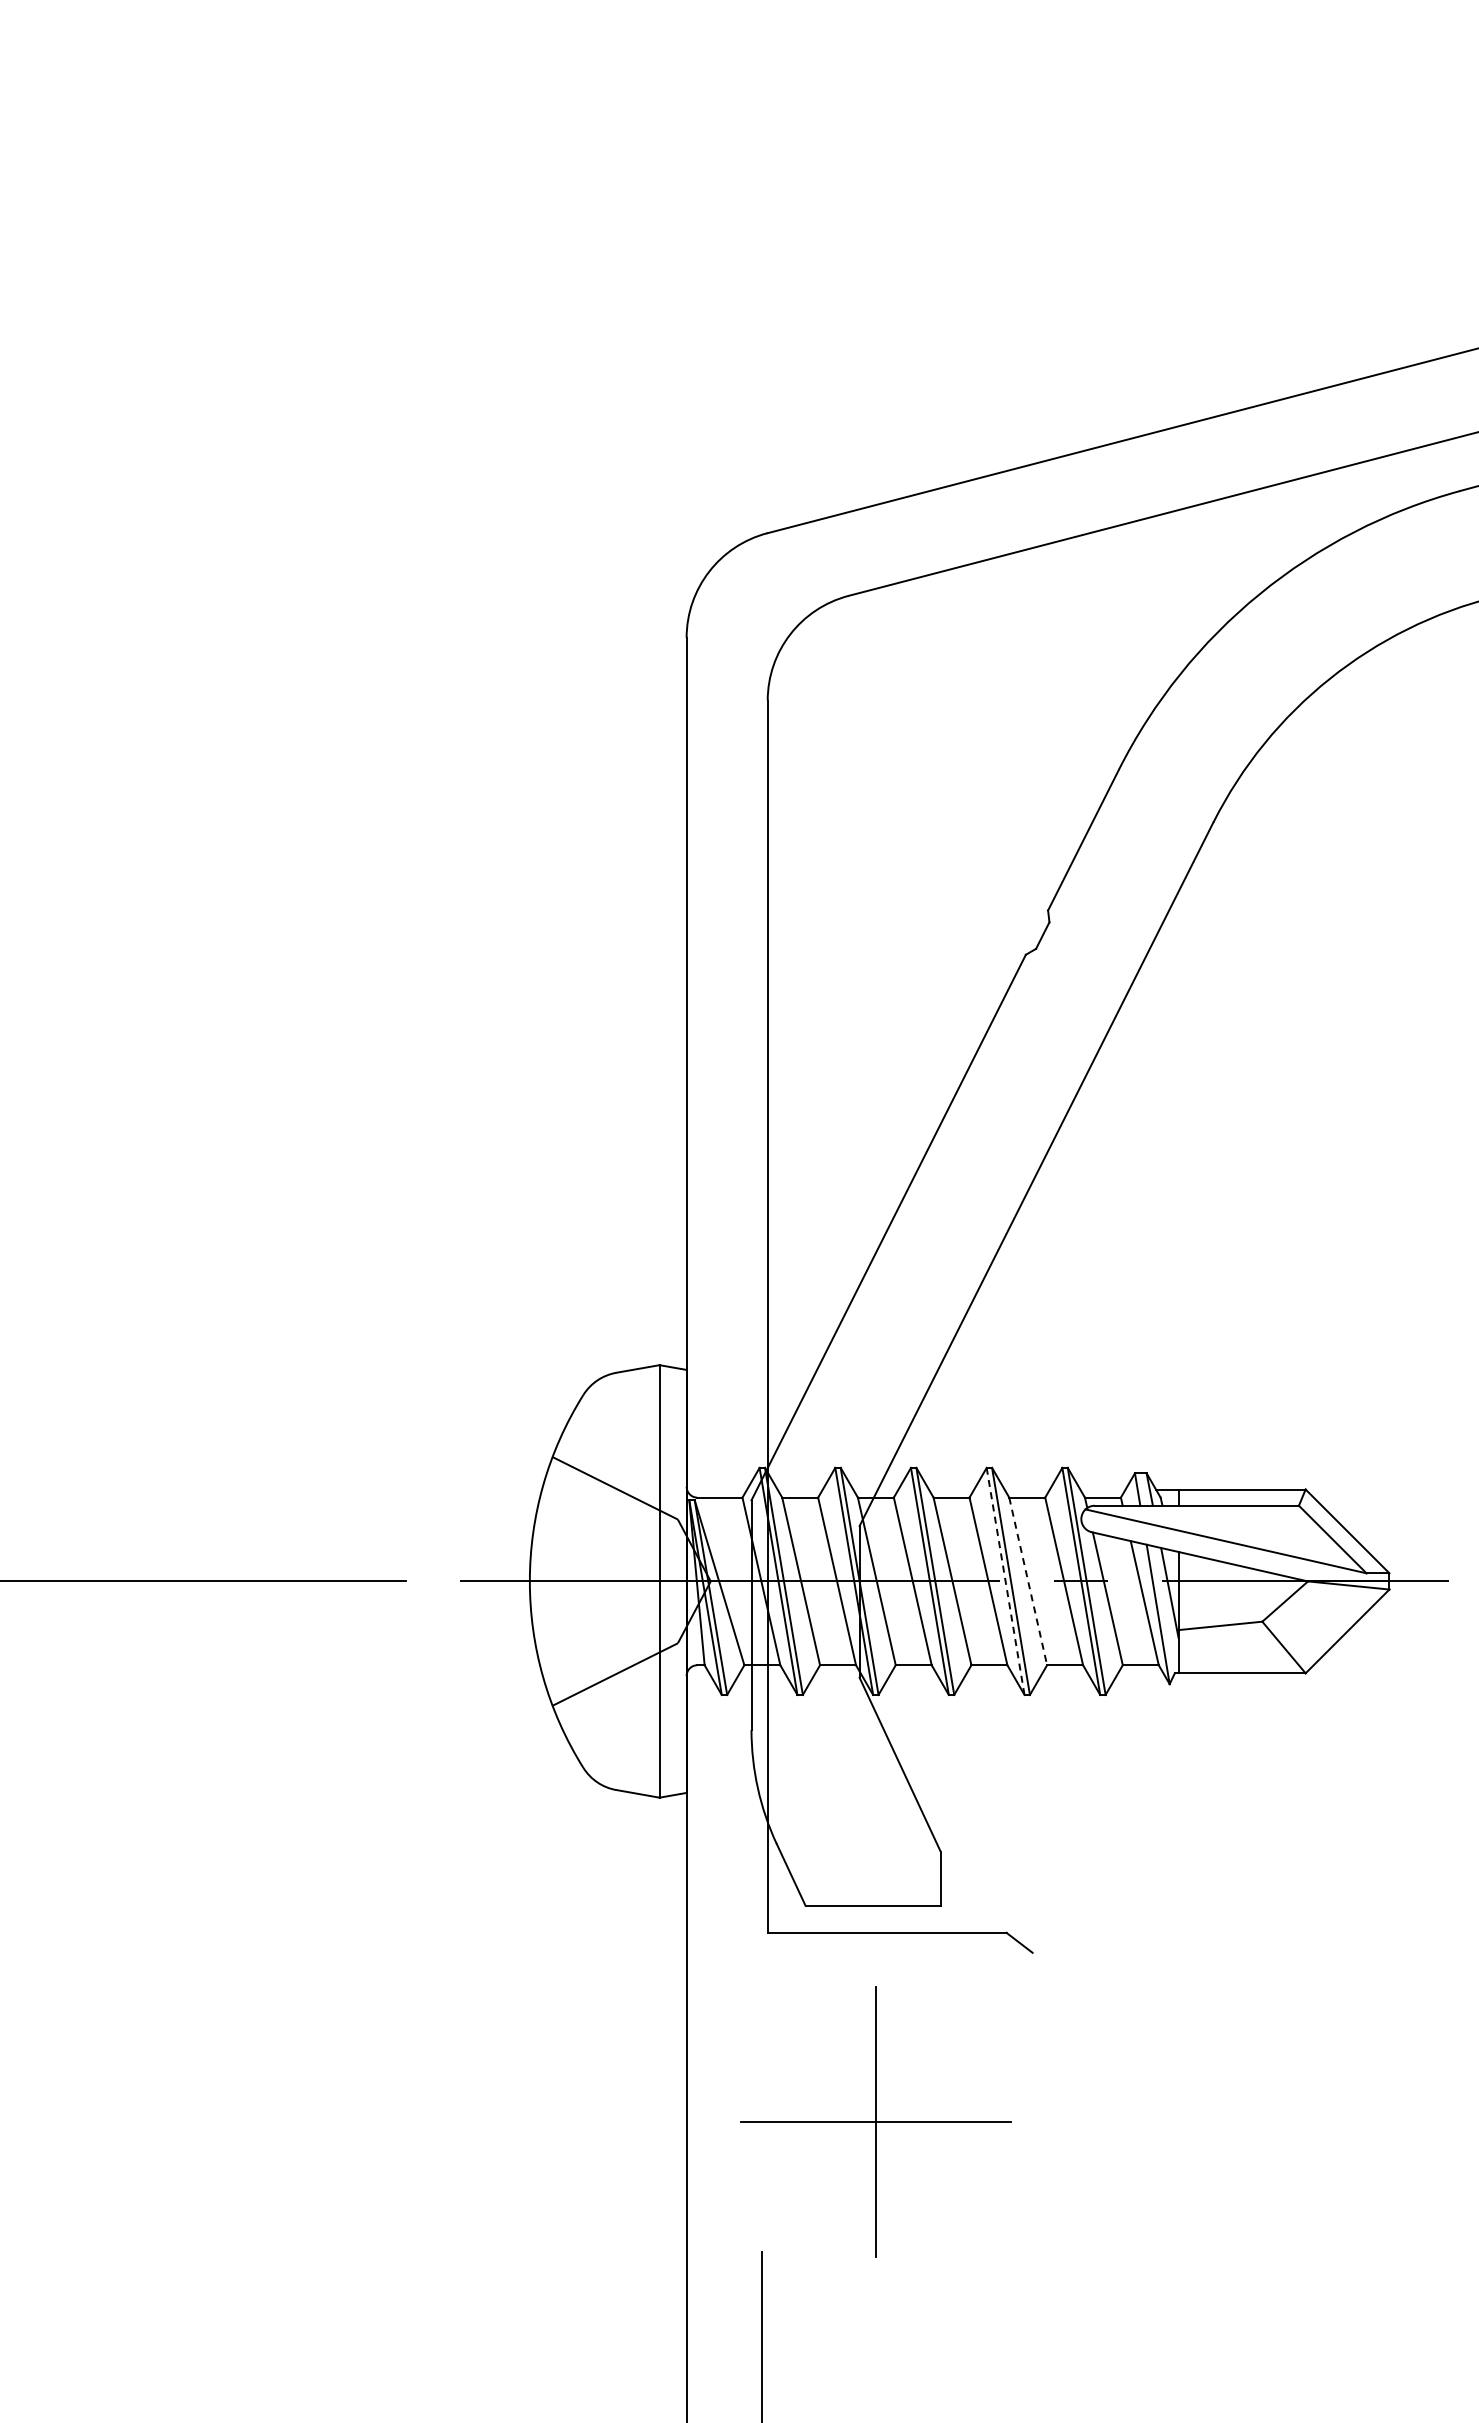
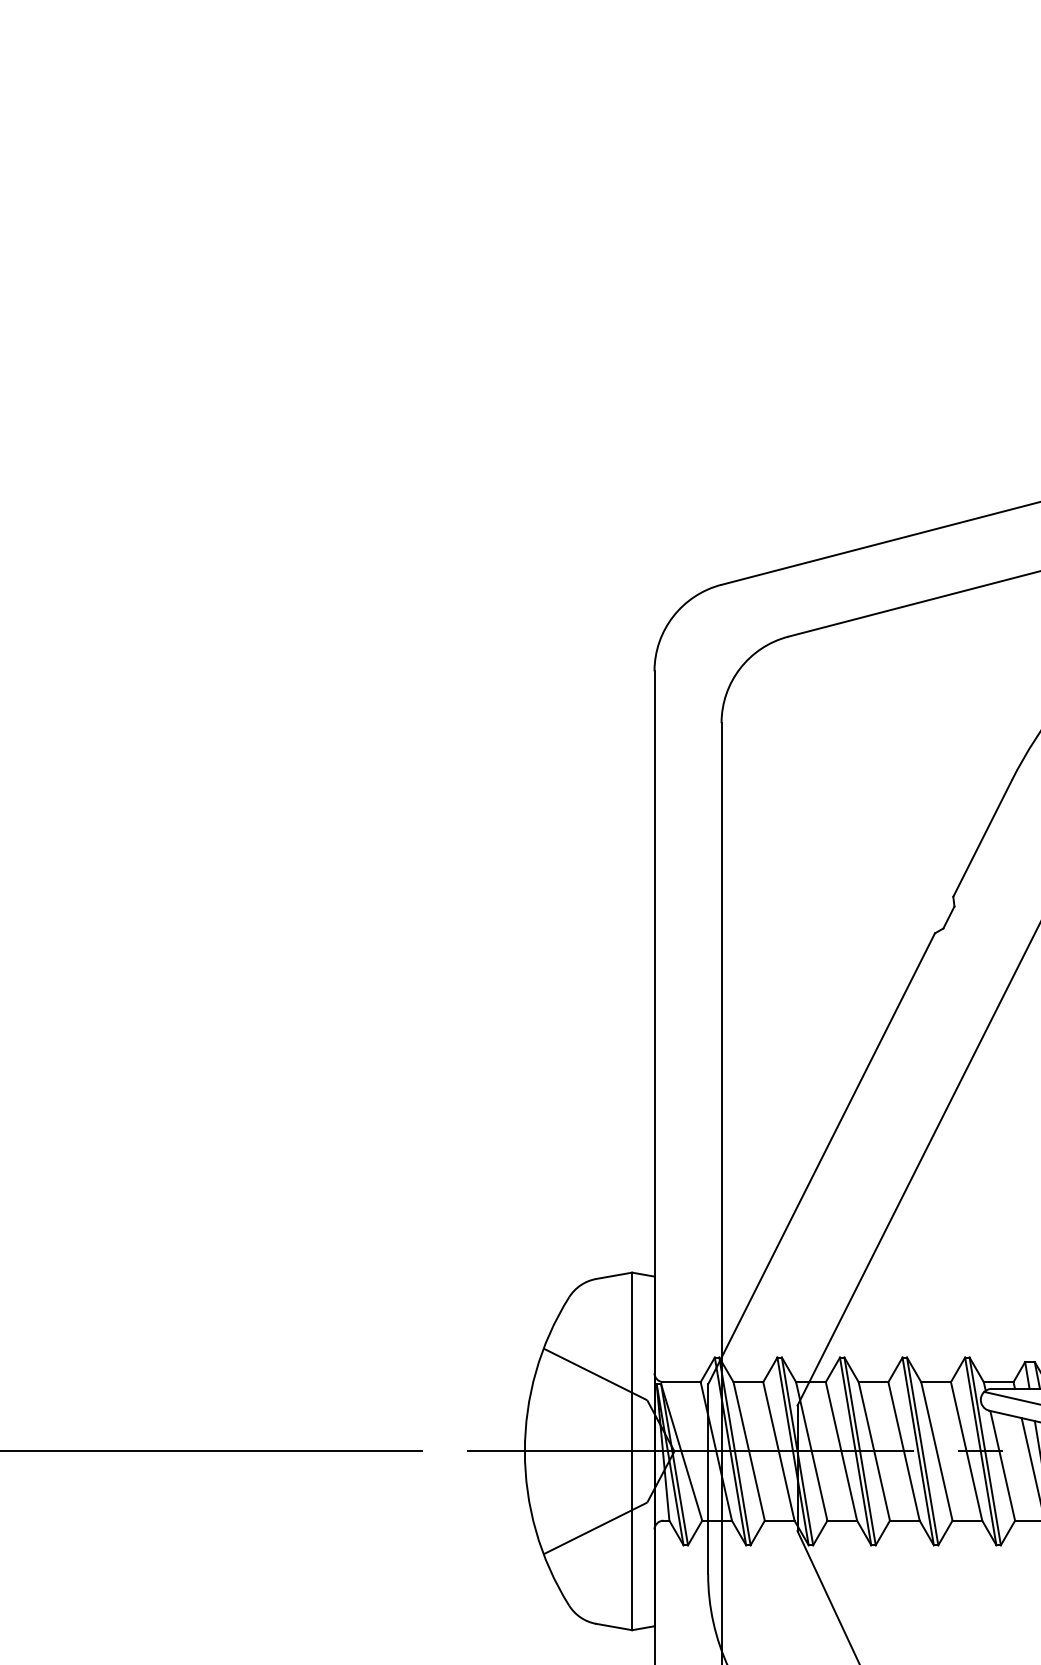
line: (1005, 1580) -> (918, 1450), dashed -> solid
line: (1028, 1581) -> (937, 1451), dashed -> solid

